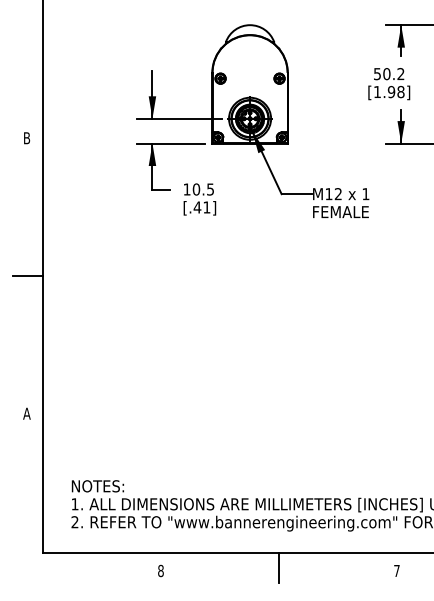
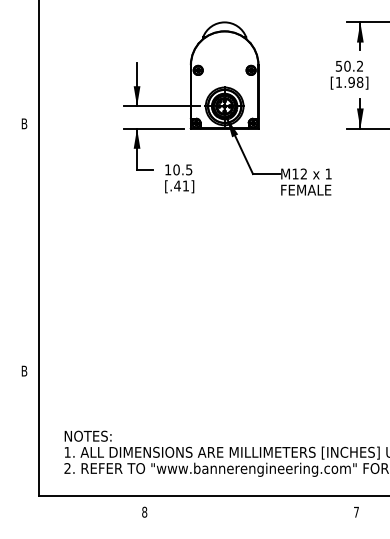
line: (27, 276) -> (24, 247), removed
text: (26, 413) -> (24, 370), A -> B
line: (278, 567) -> (250, 509), removed

